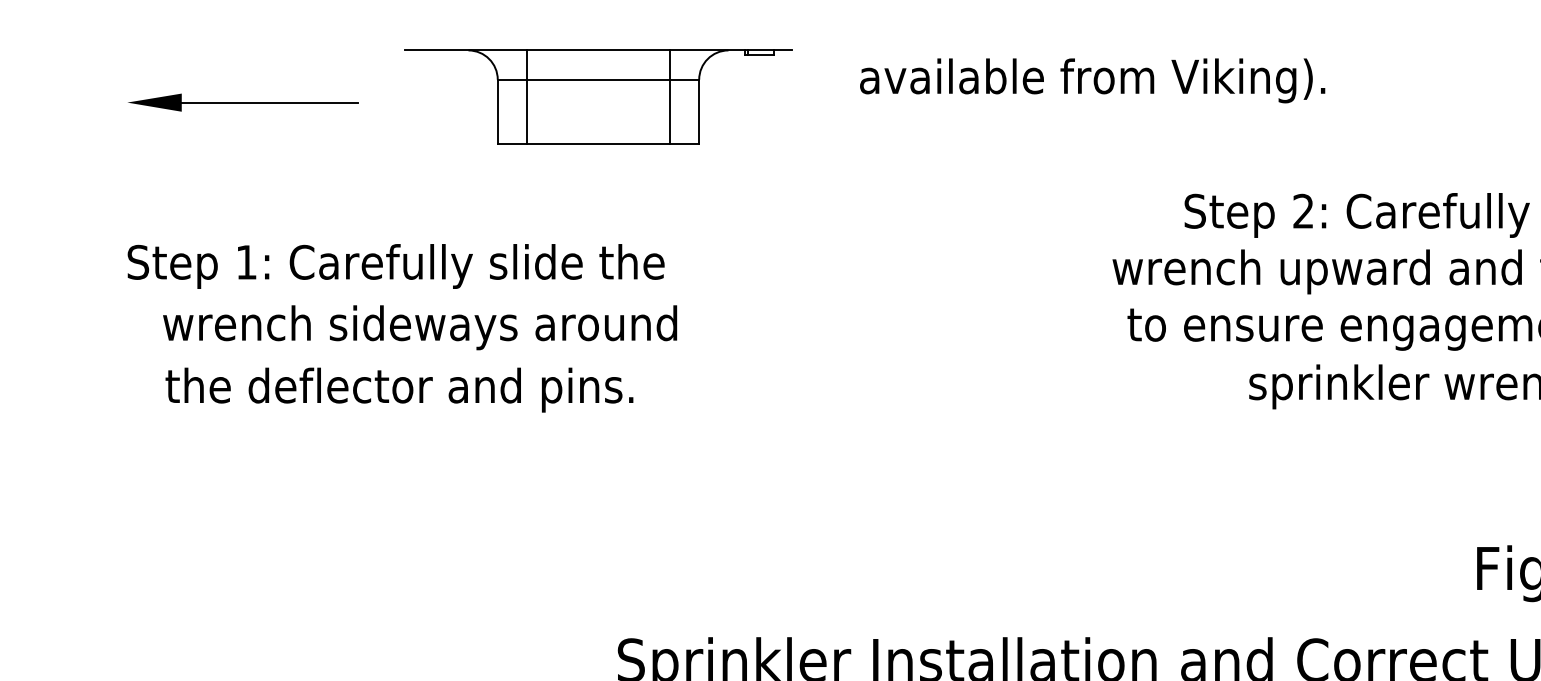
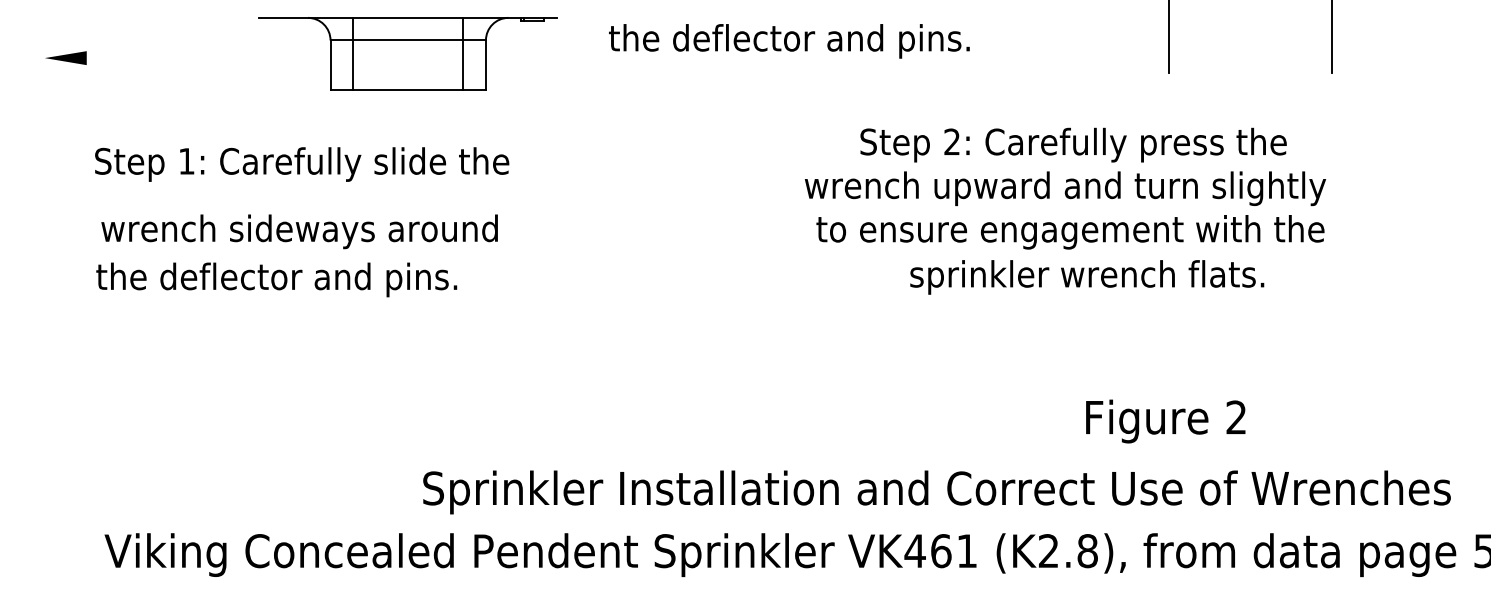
text: (1092, 81) -> (789, 41), available from Viking). -> the deflector and pins.
line: (251, 103) -> (140, 58), removed
text: (396, 266) -> (302, 164), moved
text: (419, 327) -> (299, 231), moved
text: (399, 389) -> (276, 279), moved

